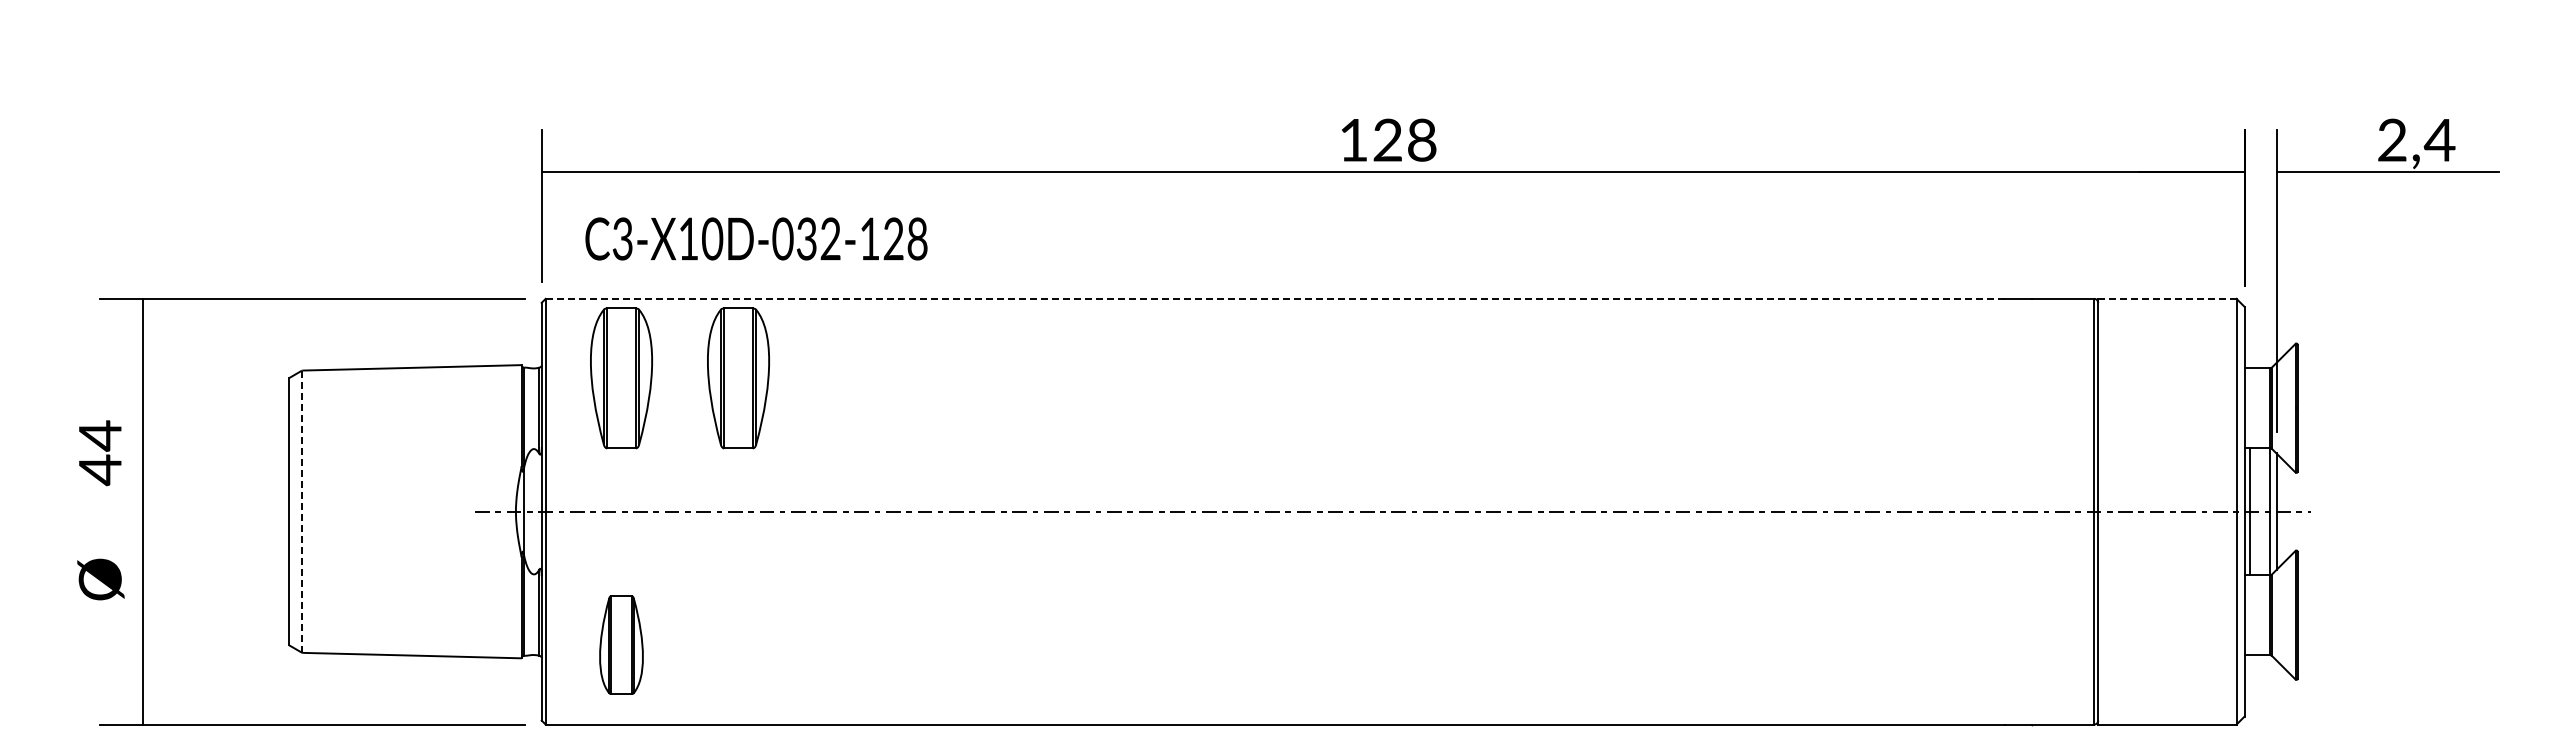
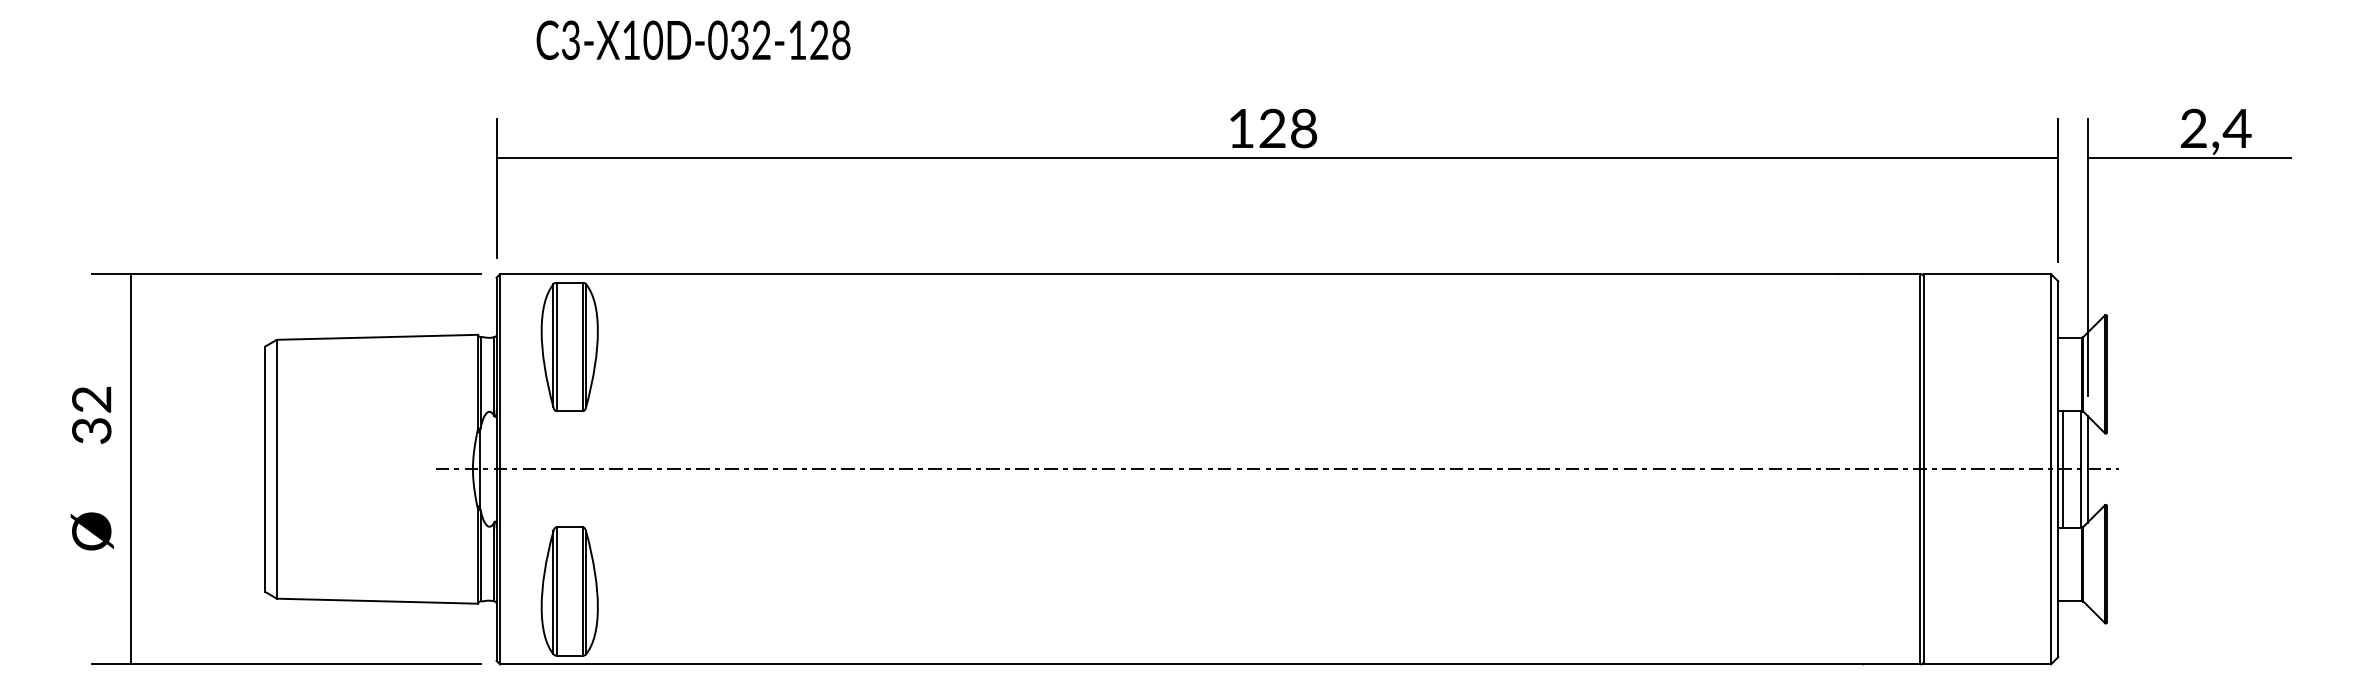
text: (756, 238) -> (693, 39), moved
line: (1275, 298) -> (1169, 273), dashed -> solid
line: (2166, 298) -> (1986, 273), dashed -> solid
part: (738, 378) -> (677, 347), removed
text: (99, 453) -> (91, 415), 44 -> 32
line: (302, 512) -> (277, 469), dashed -> solid
part: (621, 644) -> (569, 591), size x1.43

